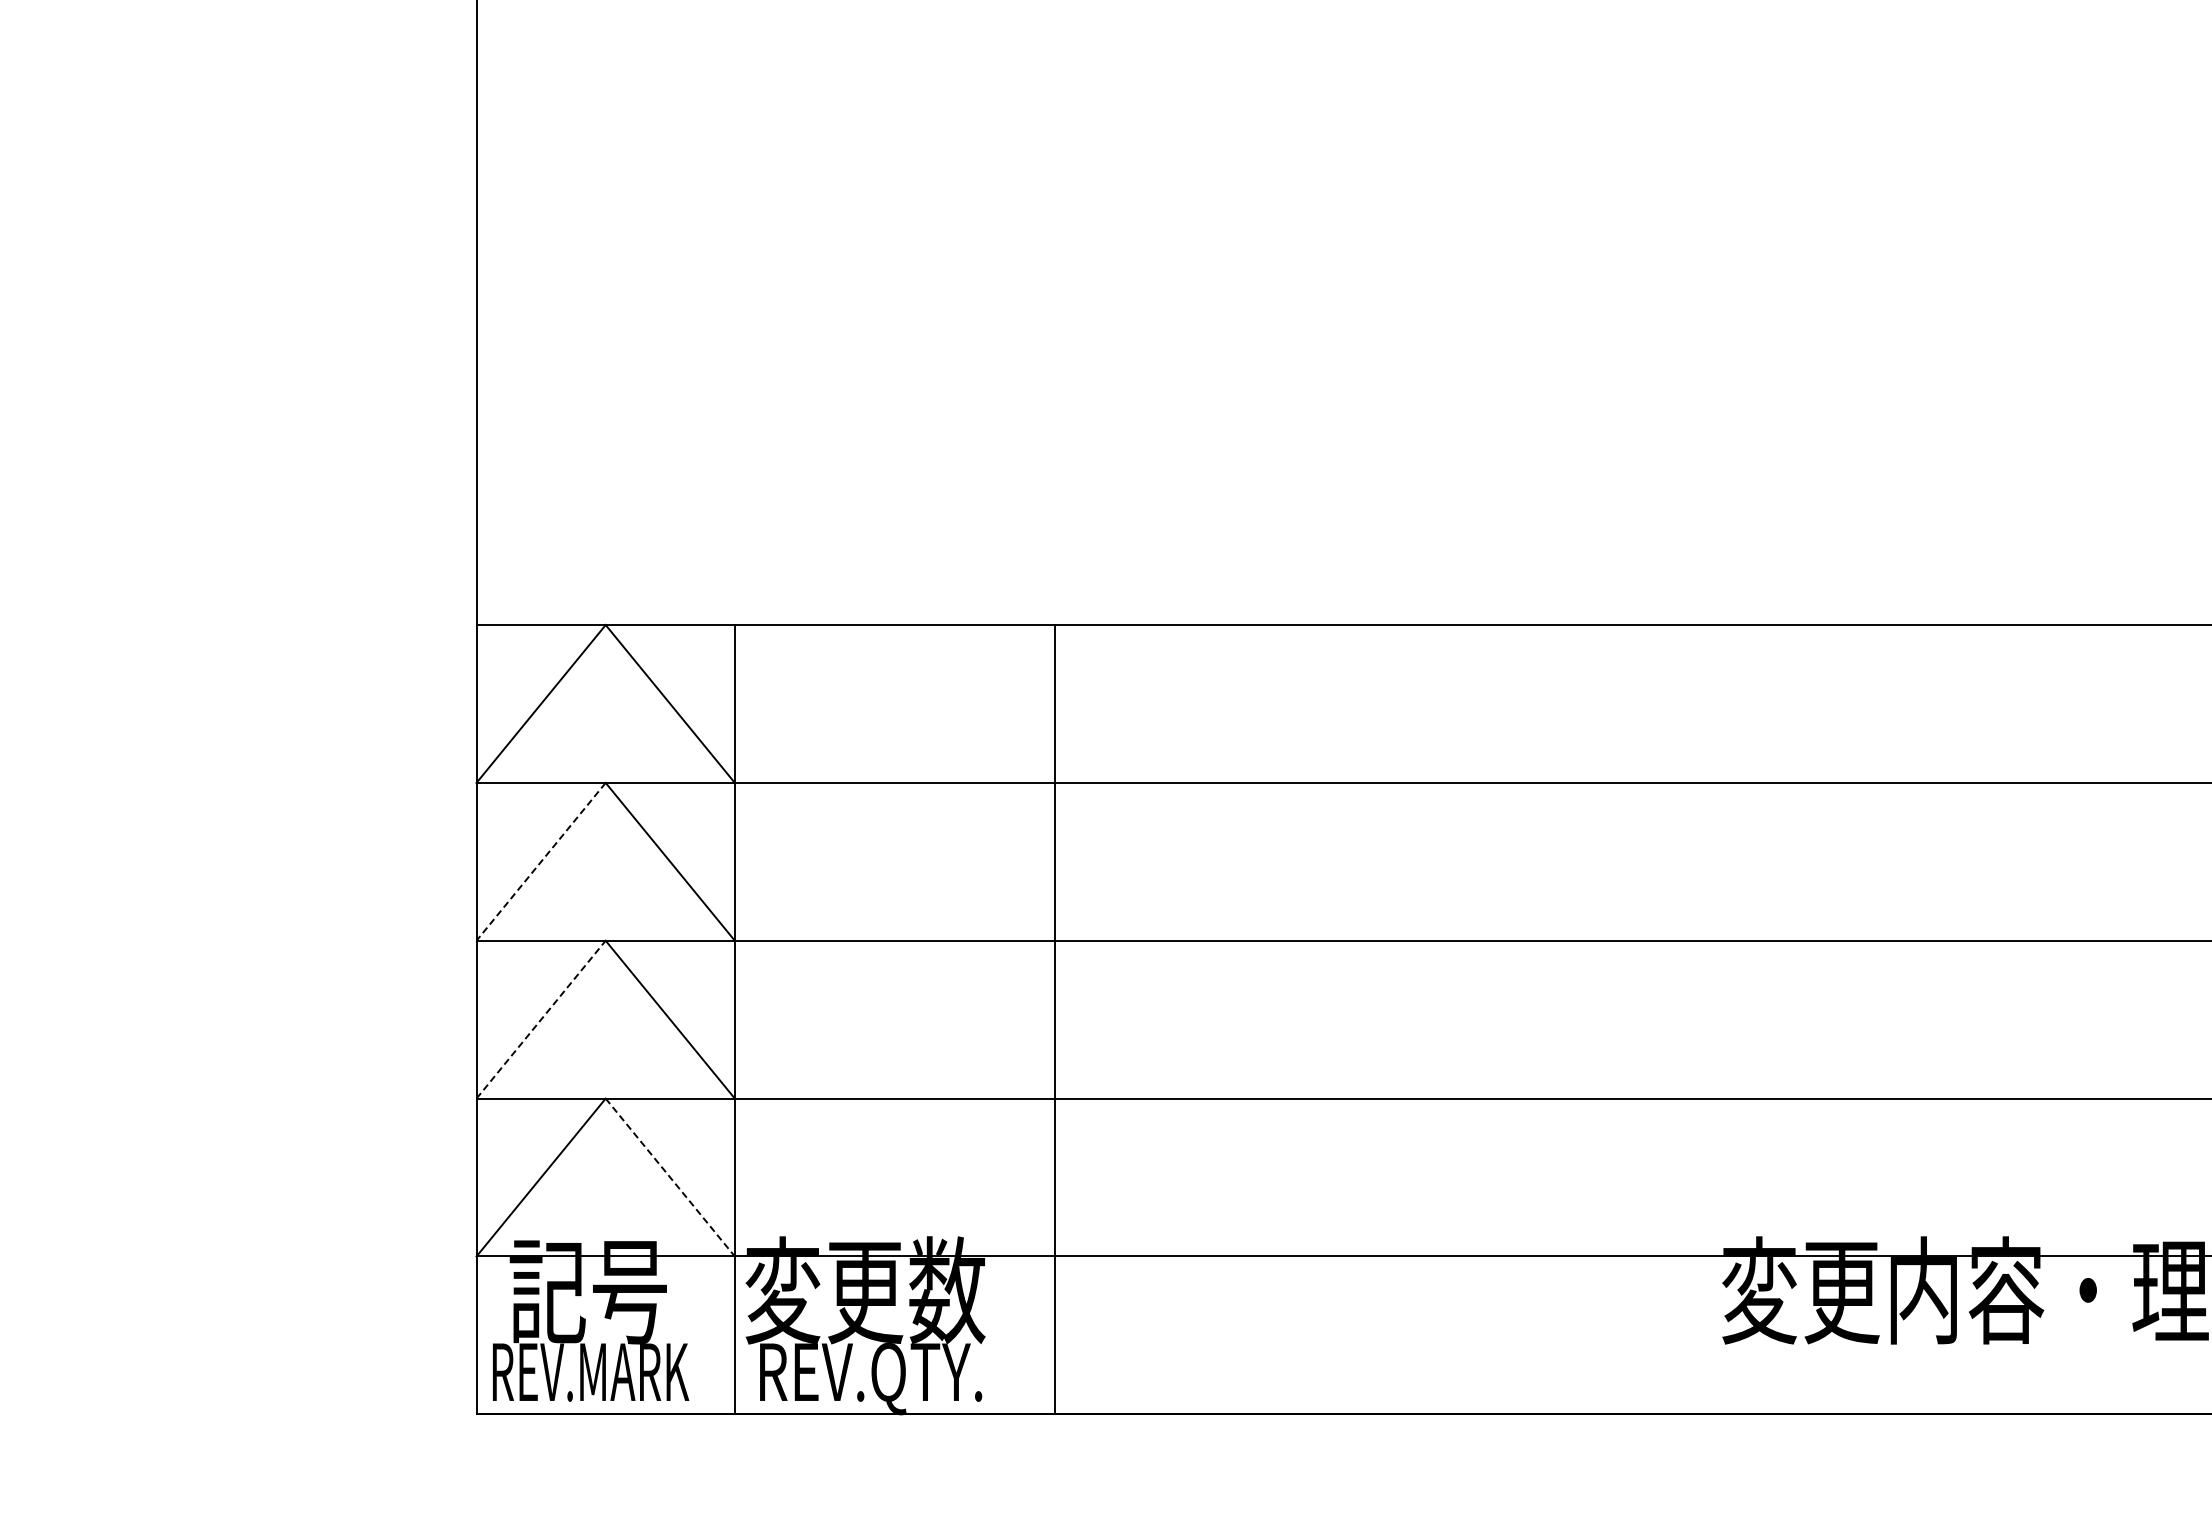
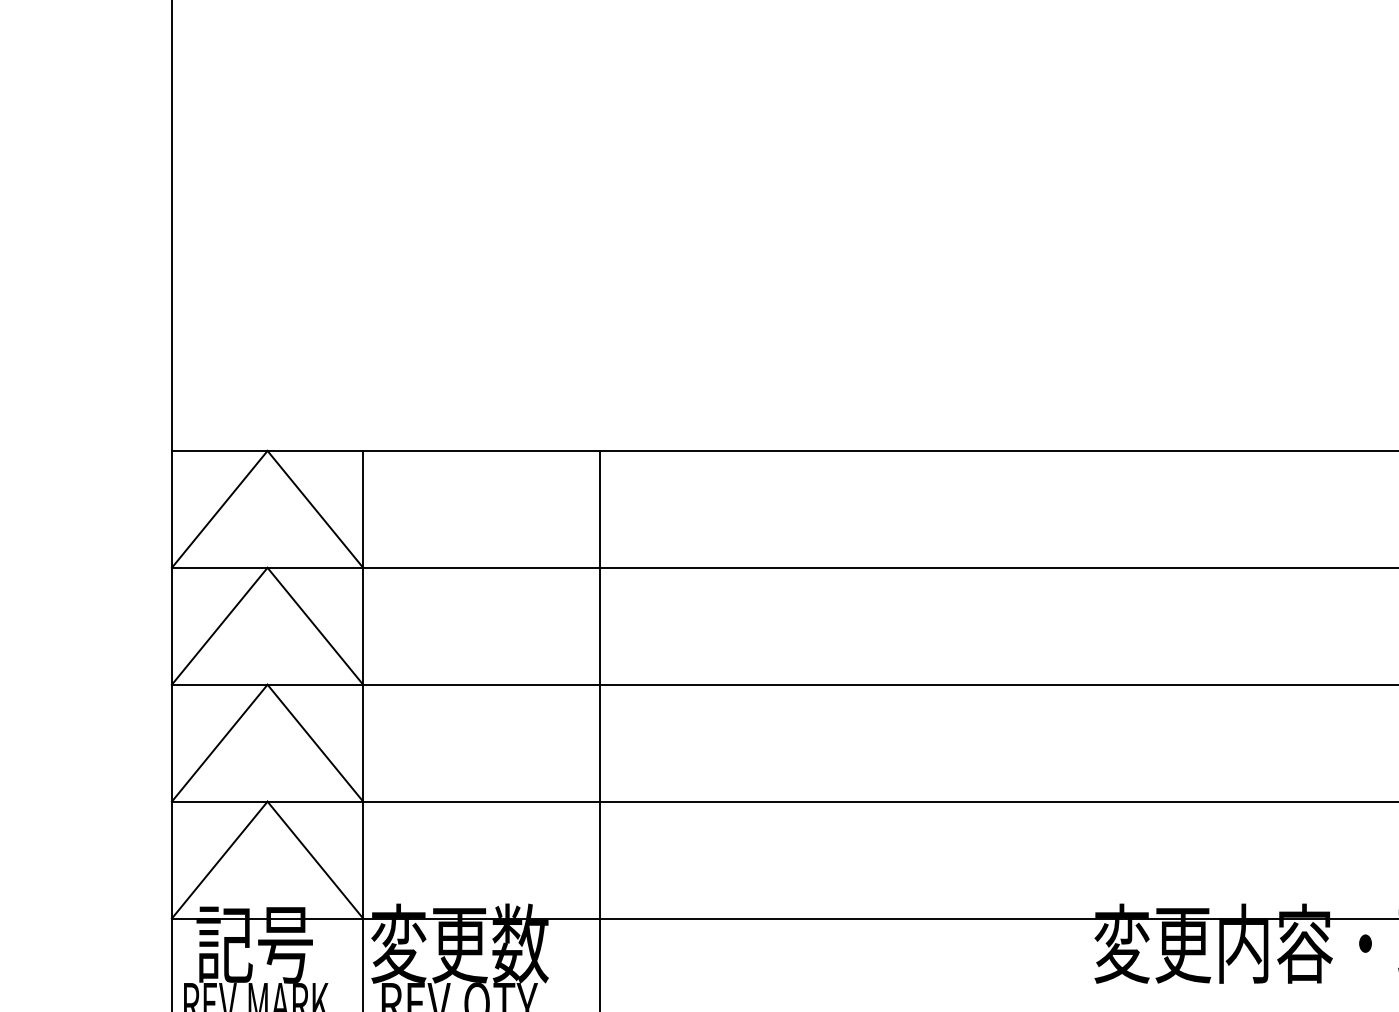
line: (541, 861) -> (220, 626), dashed -> solid
line: (541, 1019) -> (220, 743), dashed -> solid
line: (670, 1177) -> (315, 860), dashed -> solid

